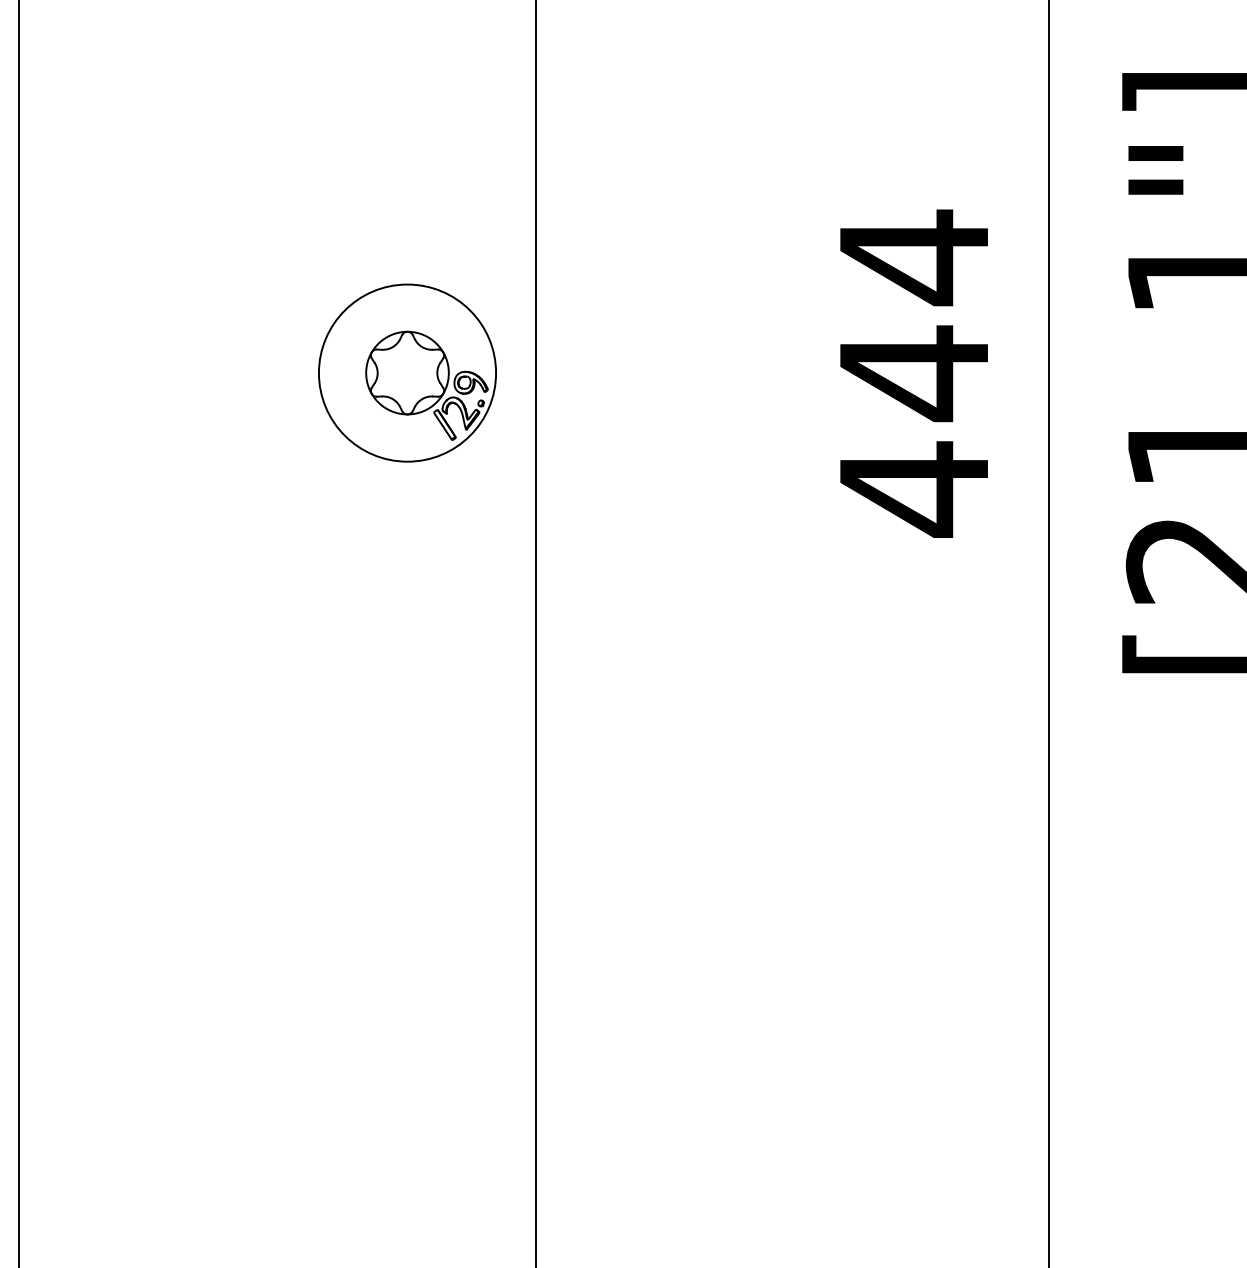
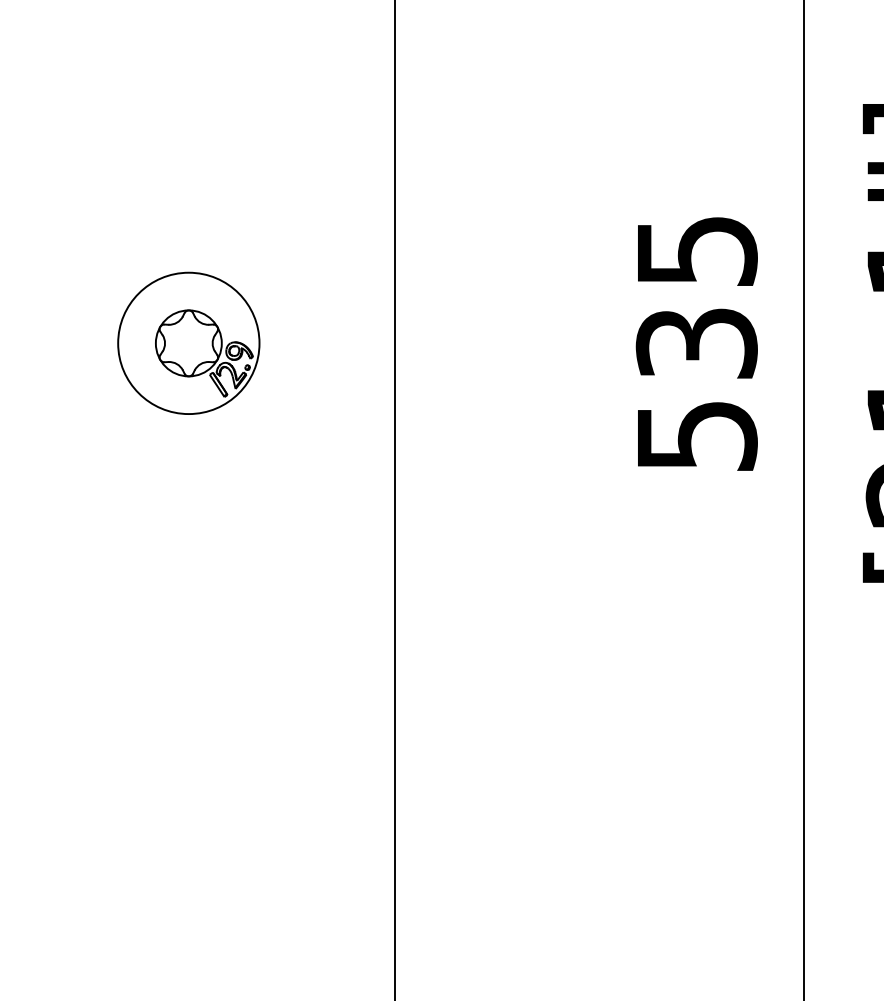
part: (407, 372) -> (188, 342), moved
text: (913, 373) -> (696, 343), 444 -> 535

